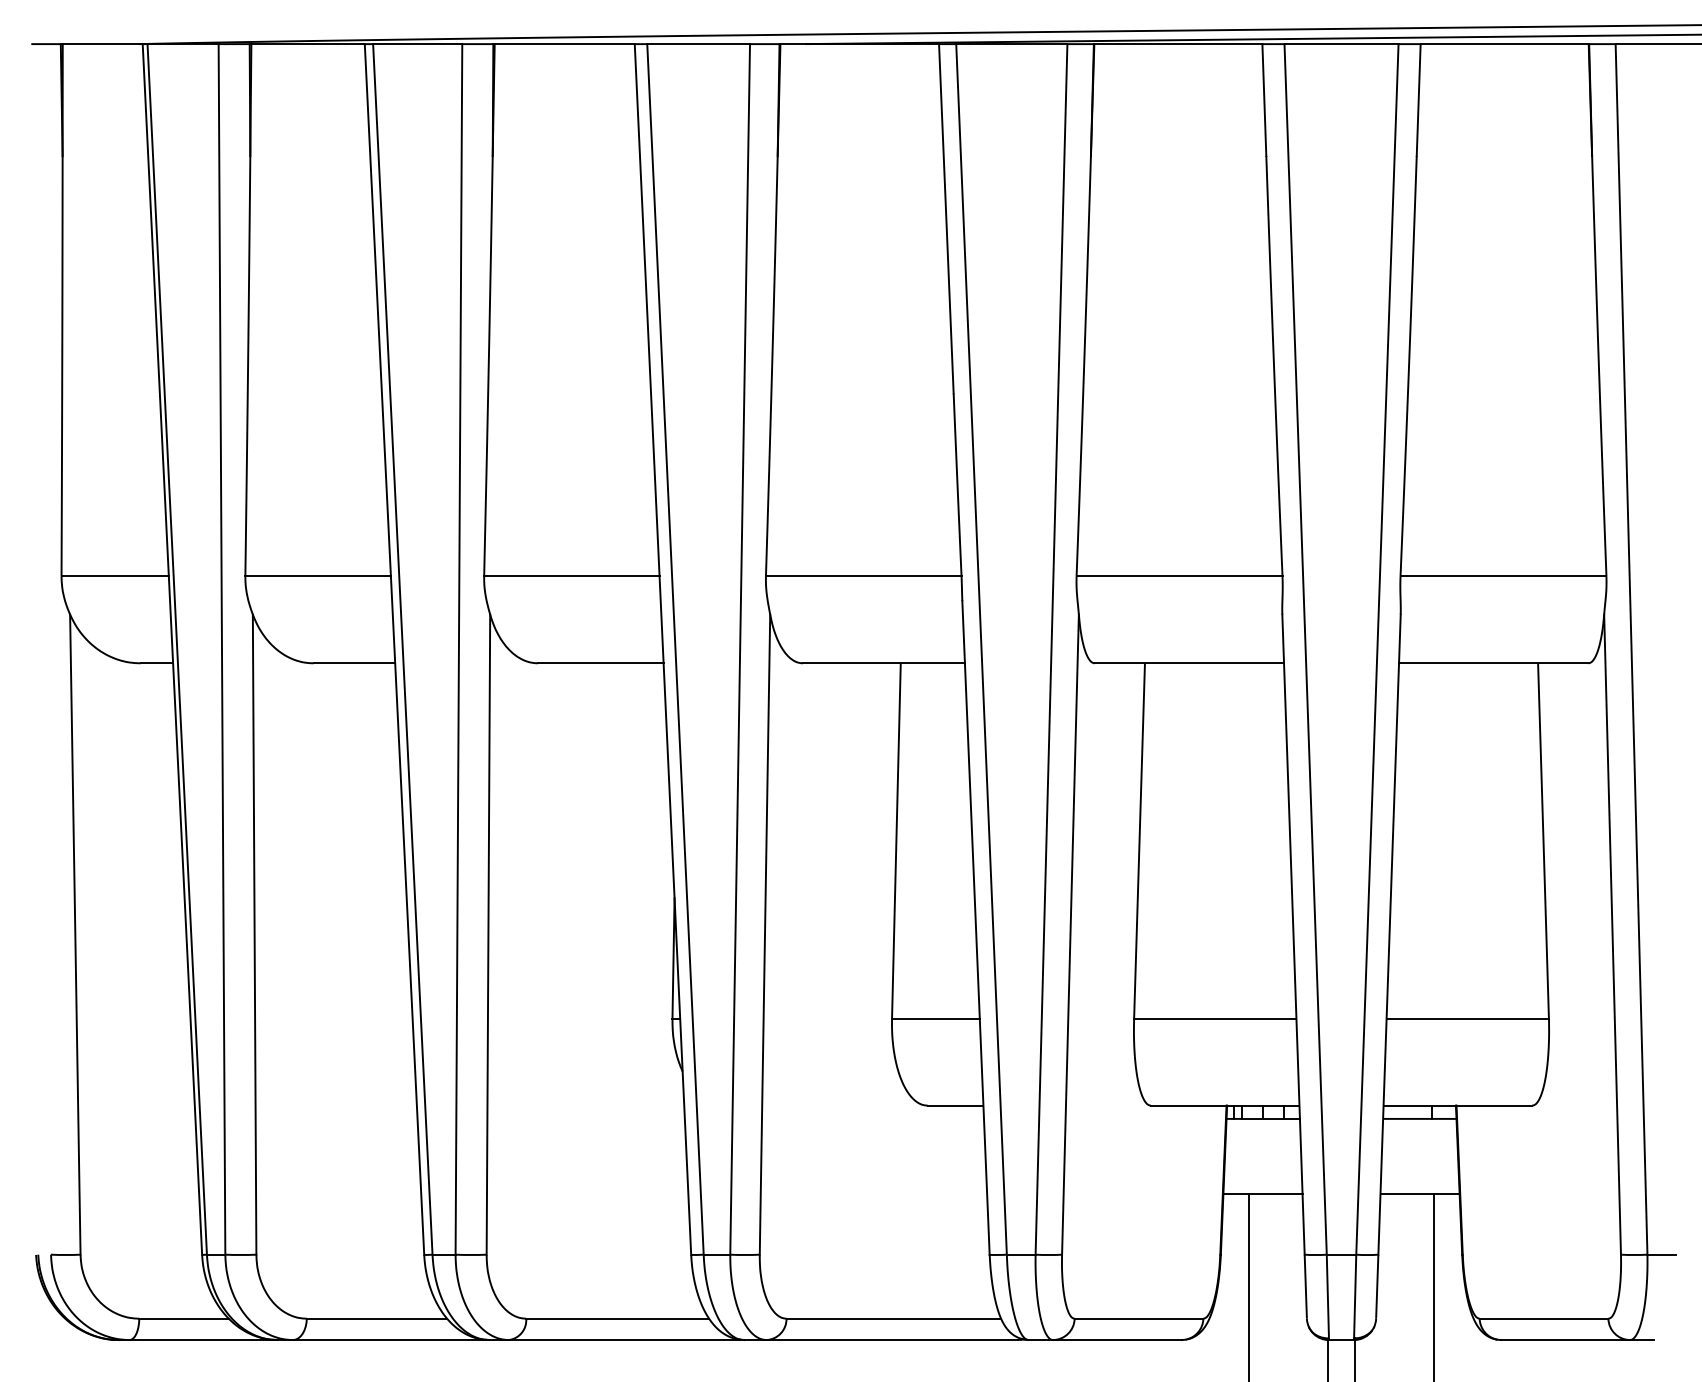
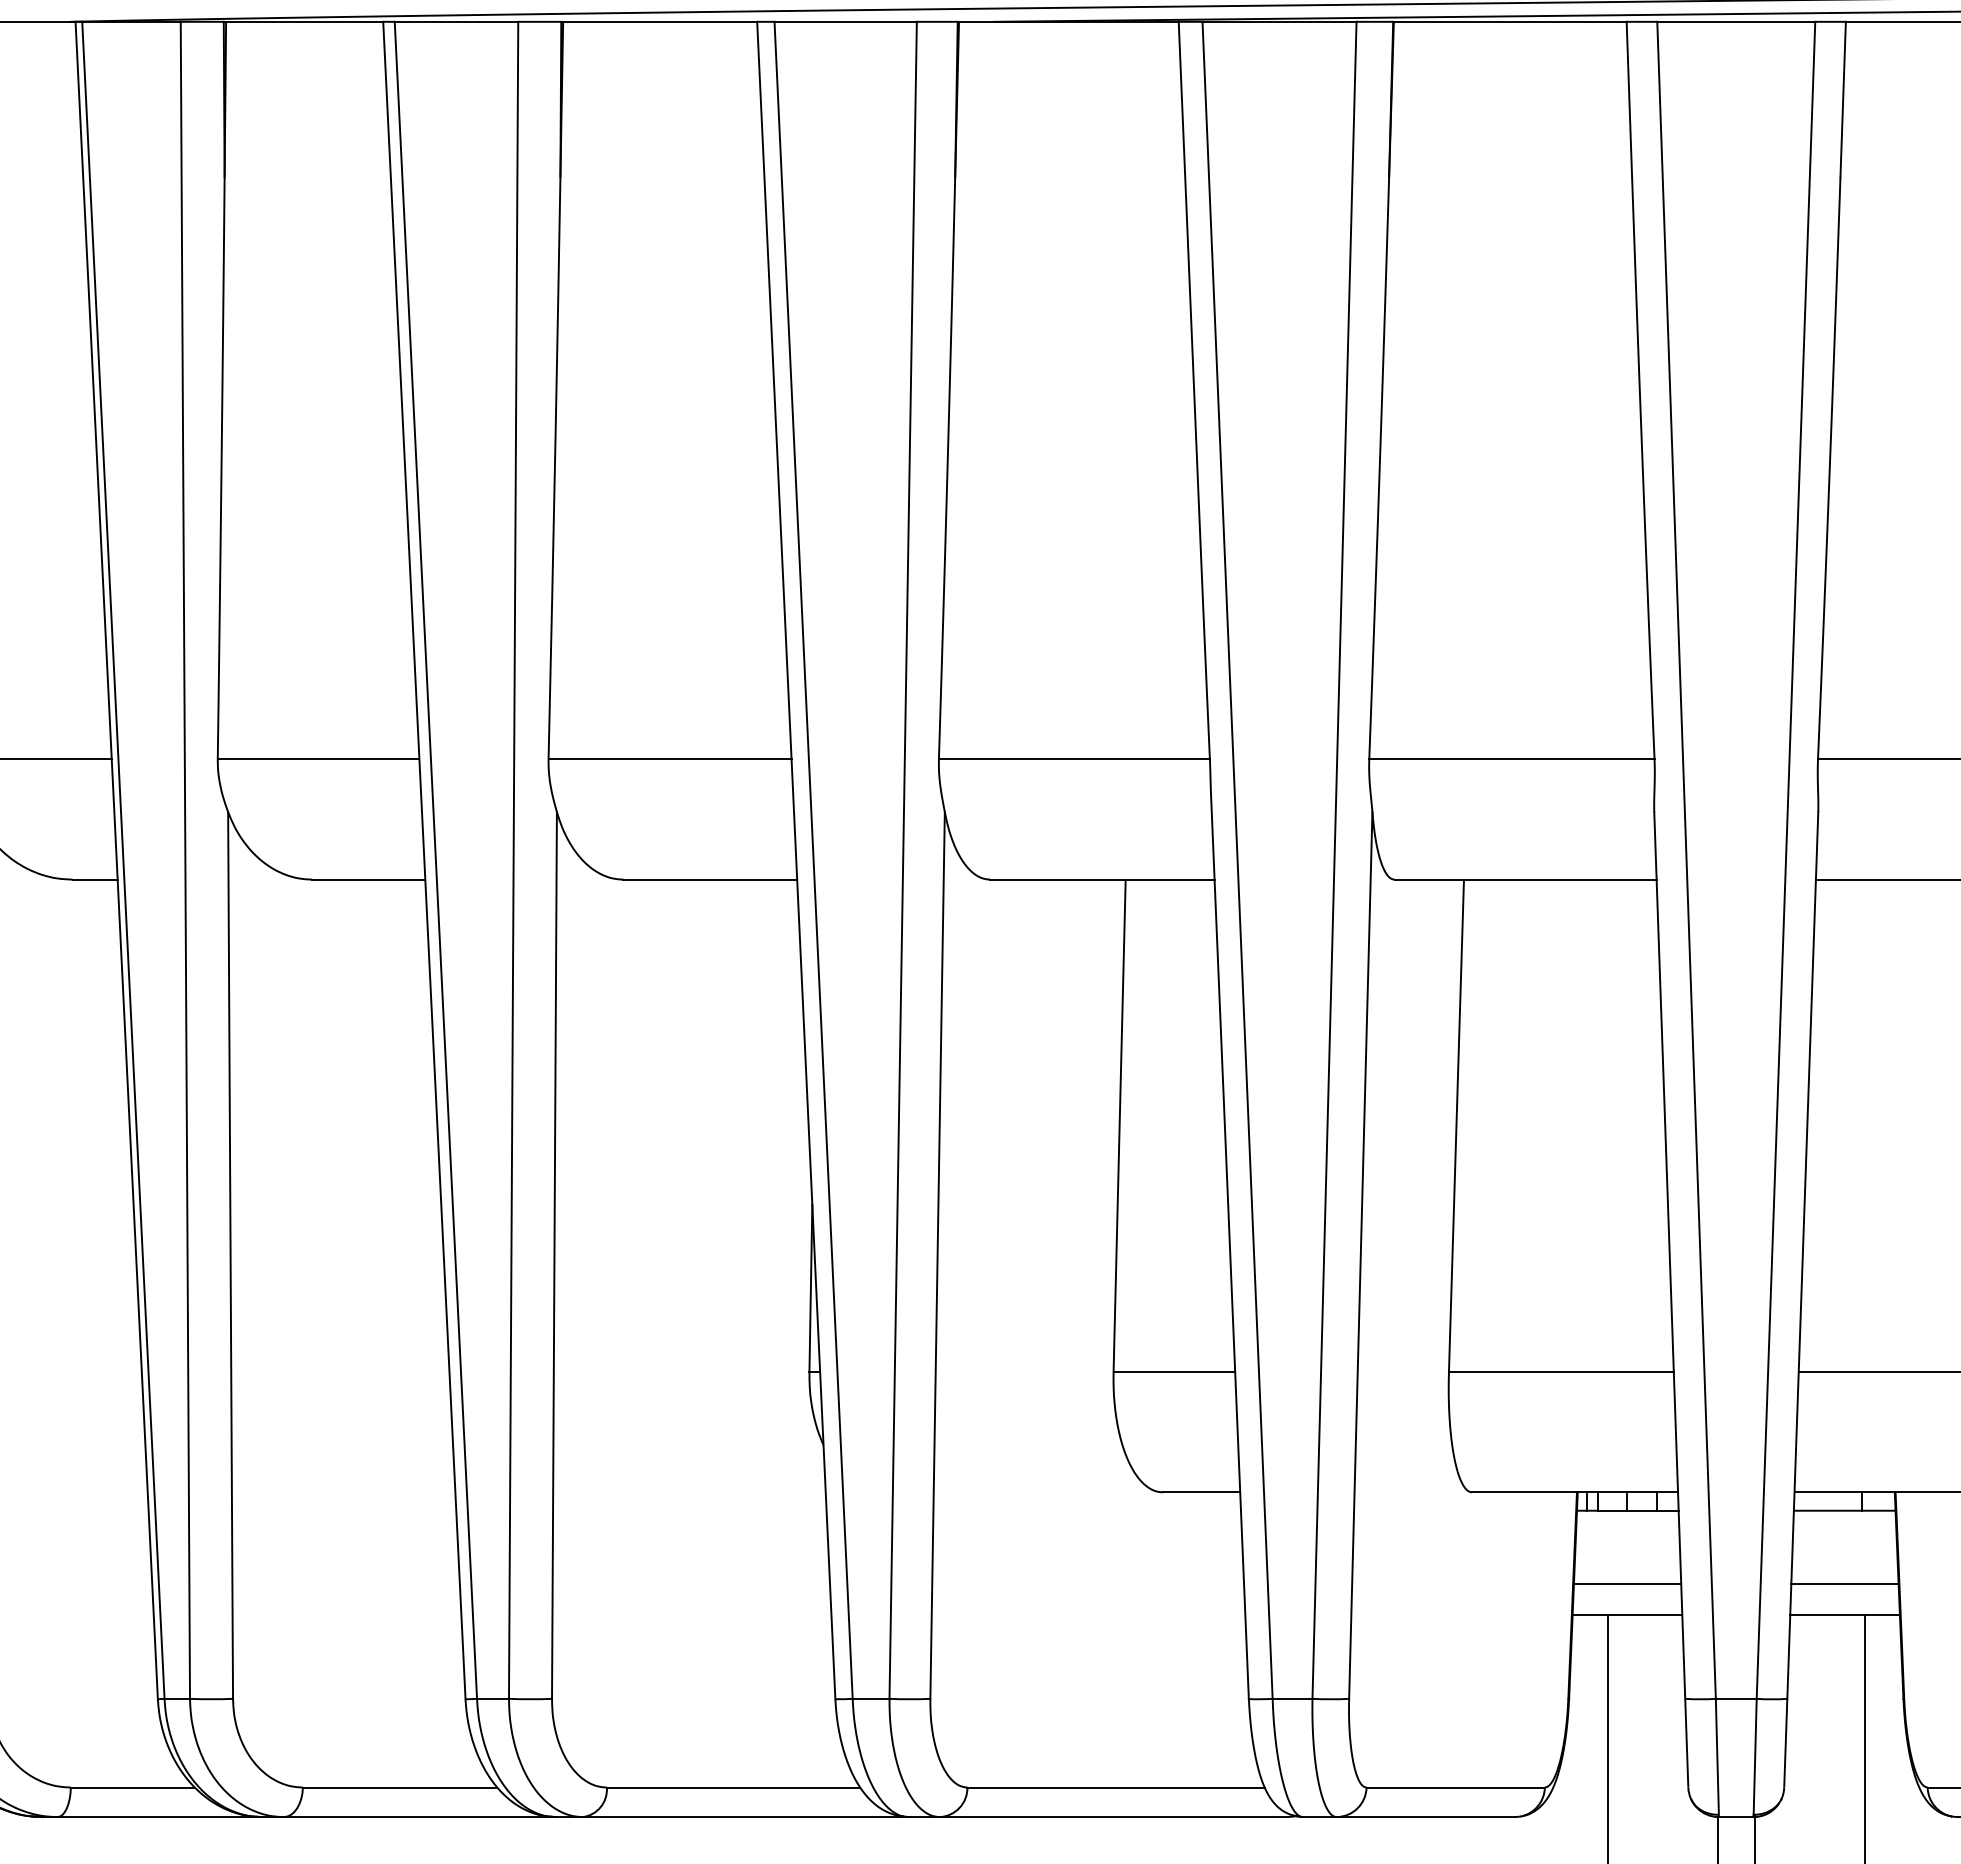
line: (1262, 1171) -> (1626, 1583), added
line: (1419, 1171) -> (1844, 1583), added

